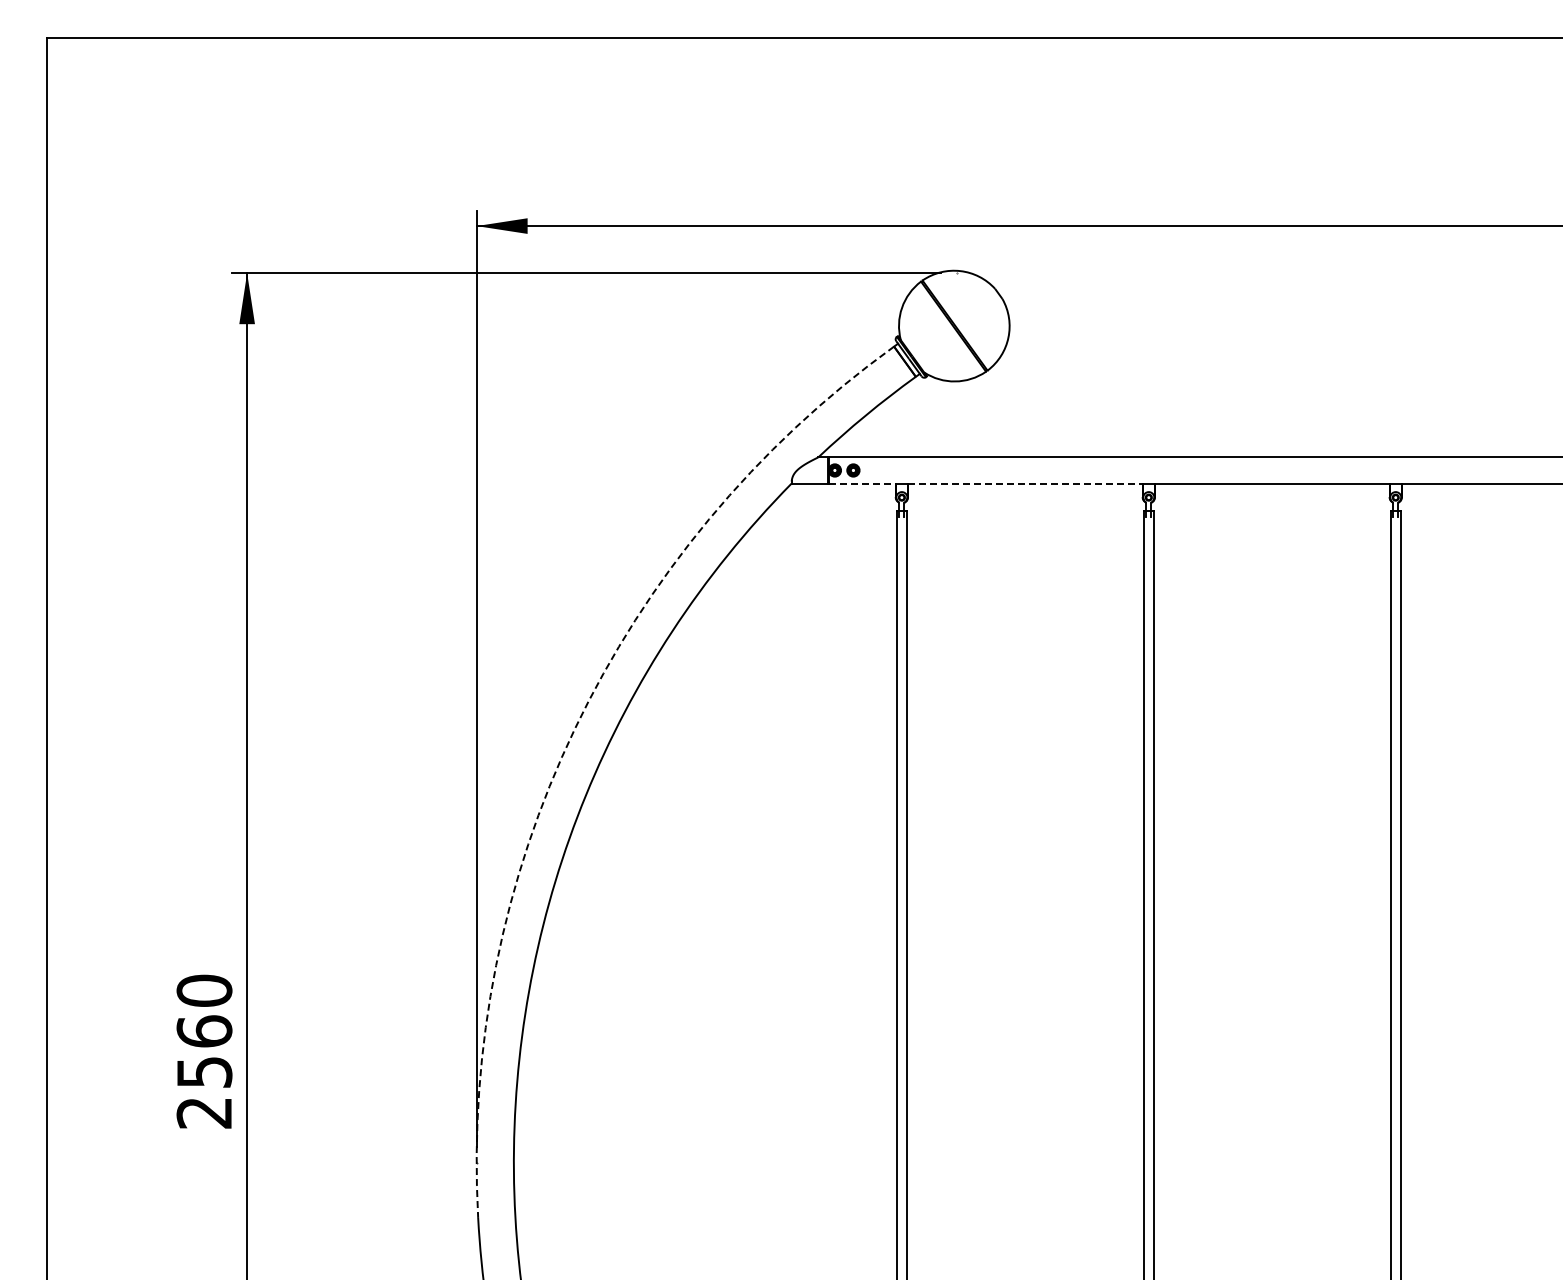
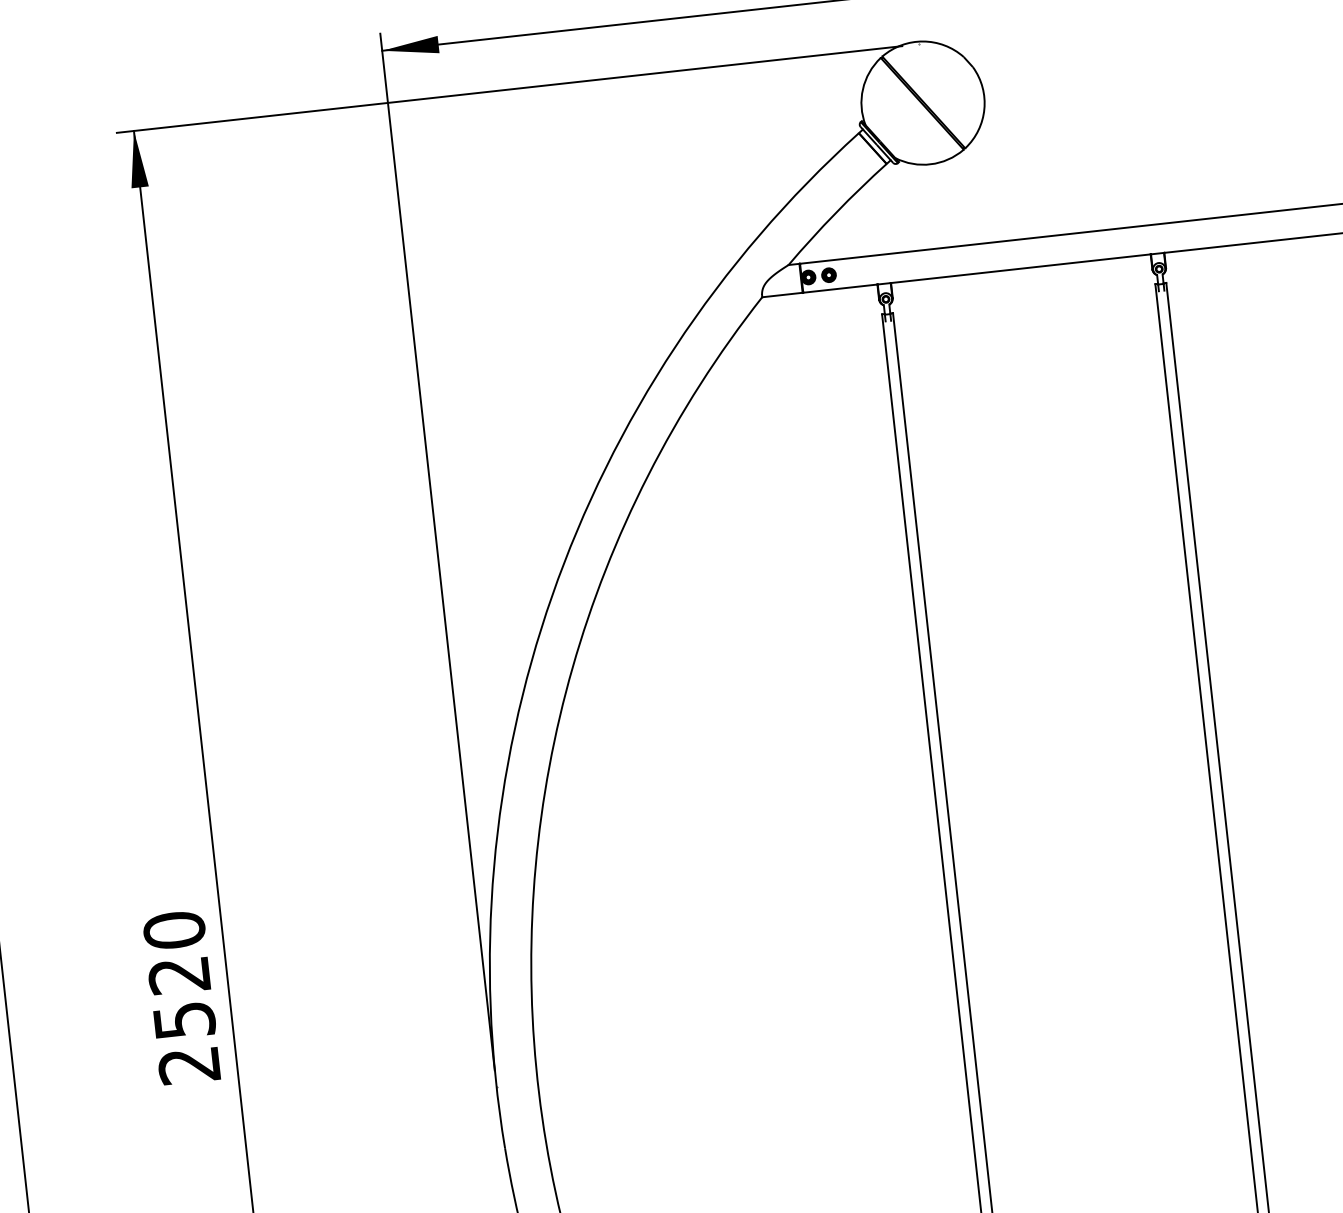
line: (862, 483) -> (840, 288), dashed -> solid
line: (1025, 483) -> (1021, 268), dashed -> solid
arc: (574, 729) -> (551, 595), dashed -> solid
text: (204, 1031) -> (179, 975), 2560 -> 2520

